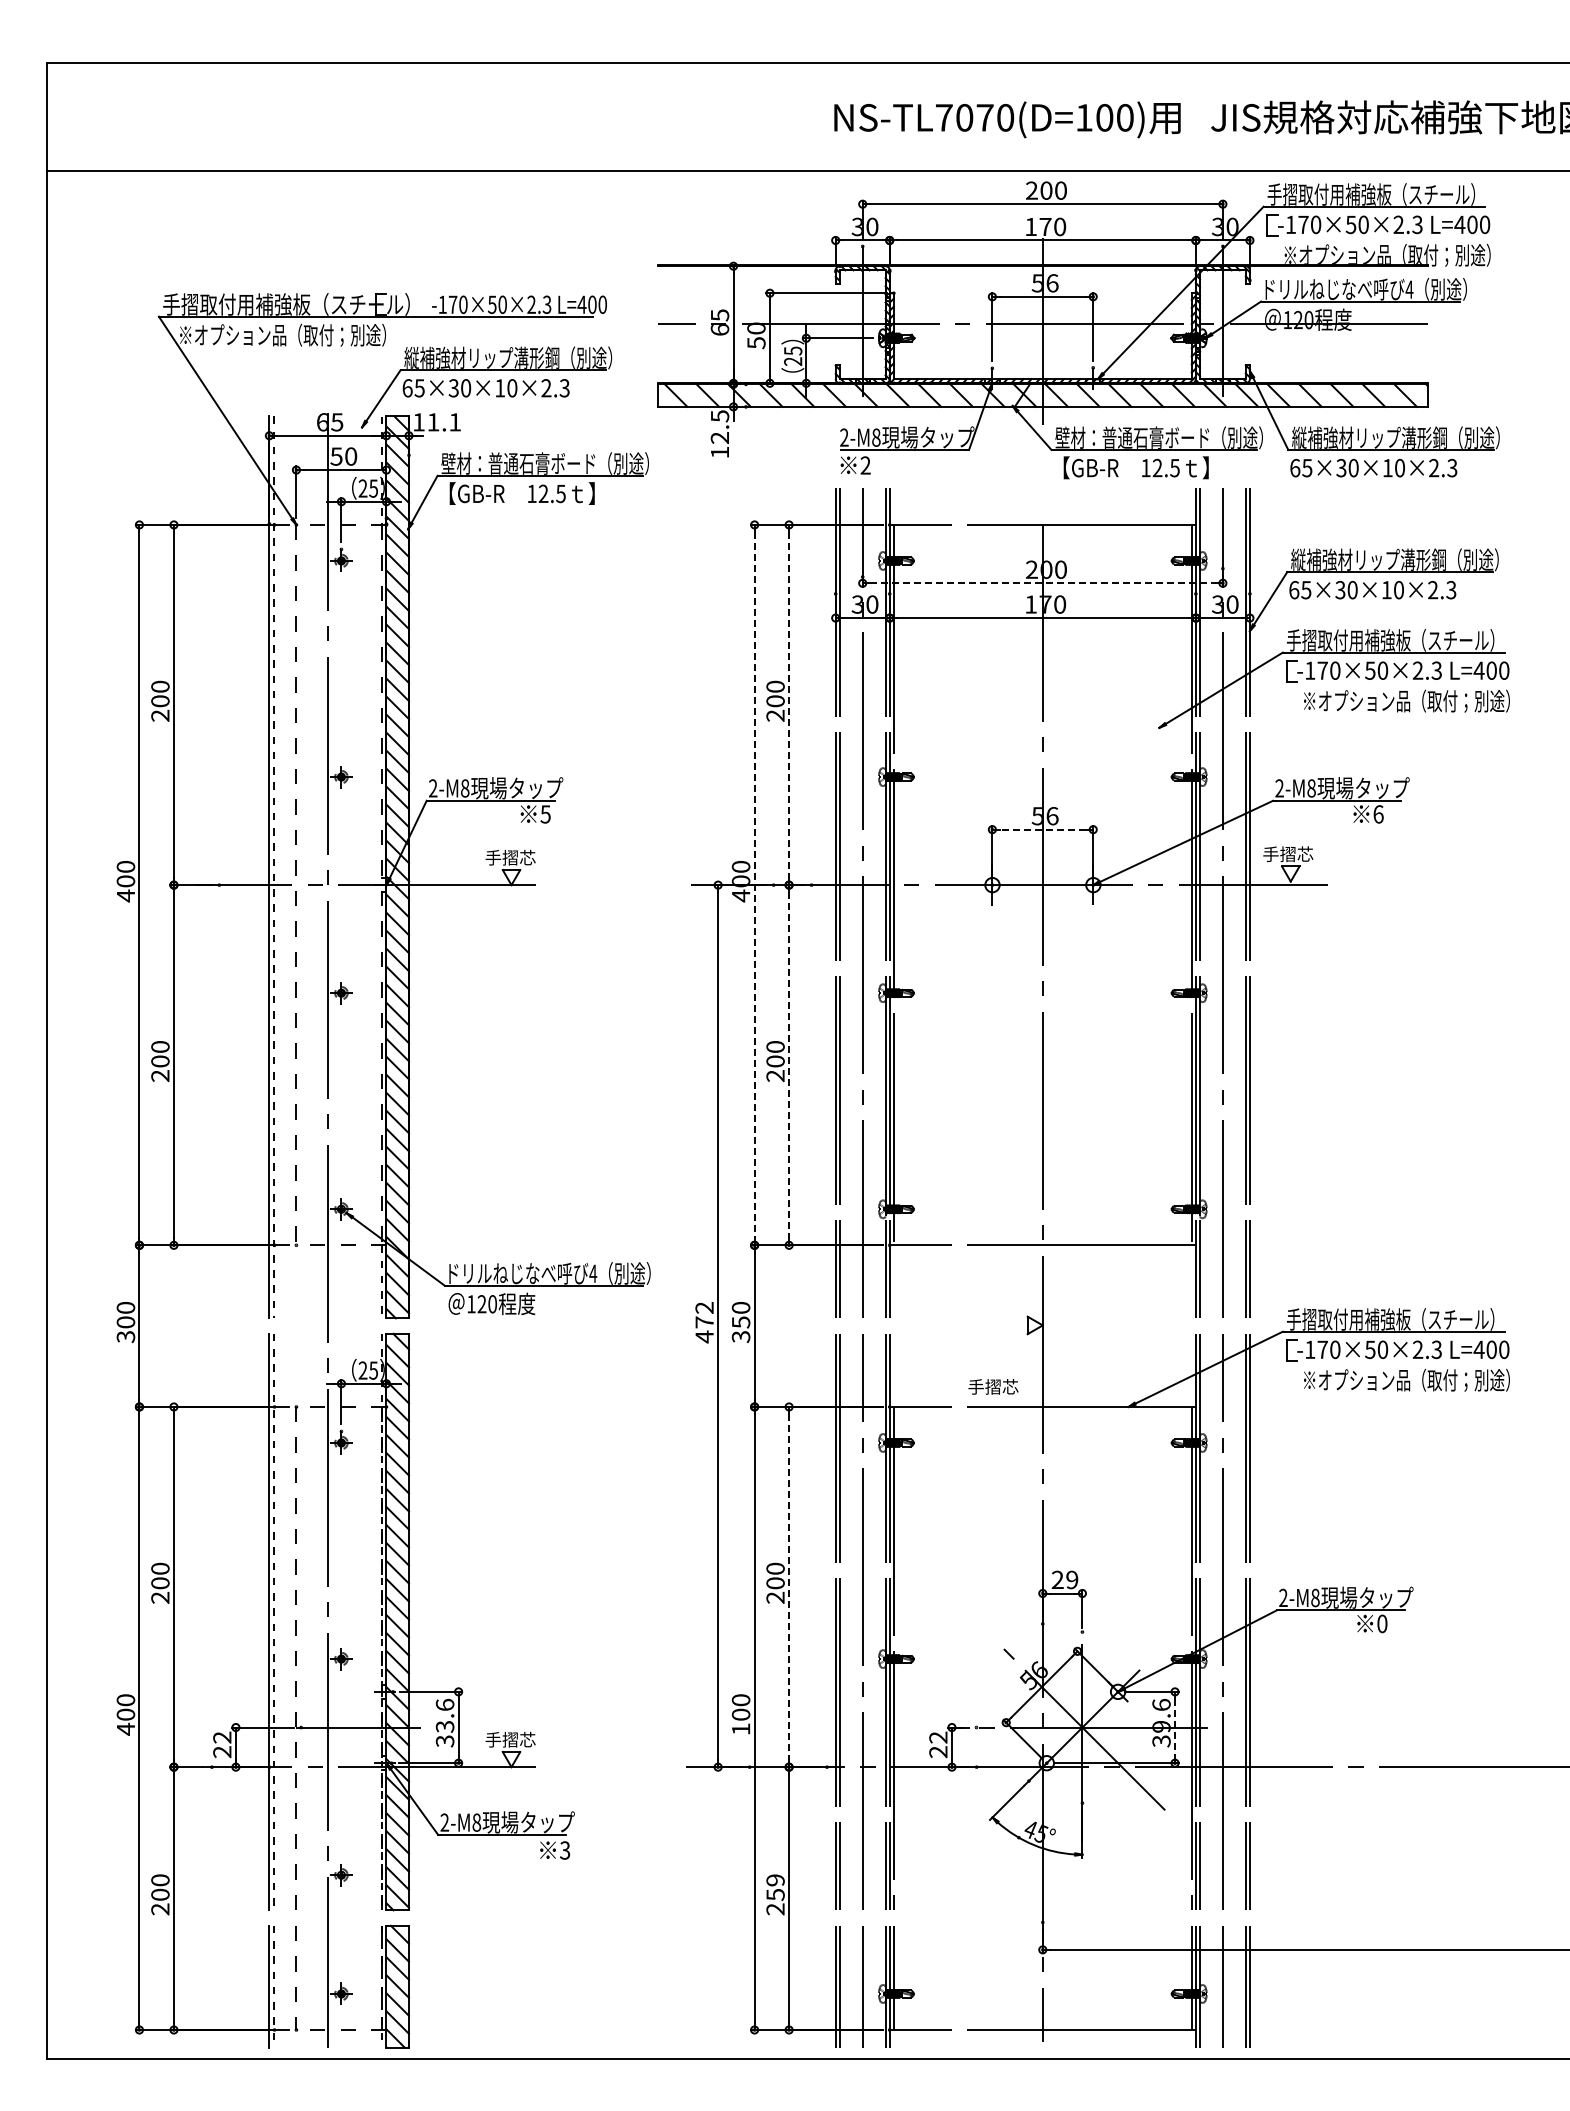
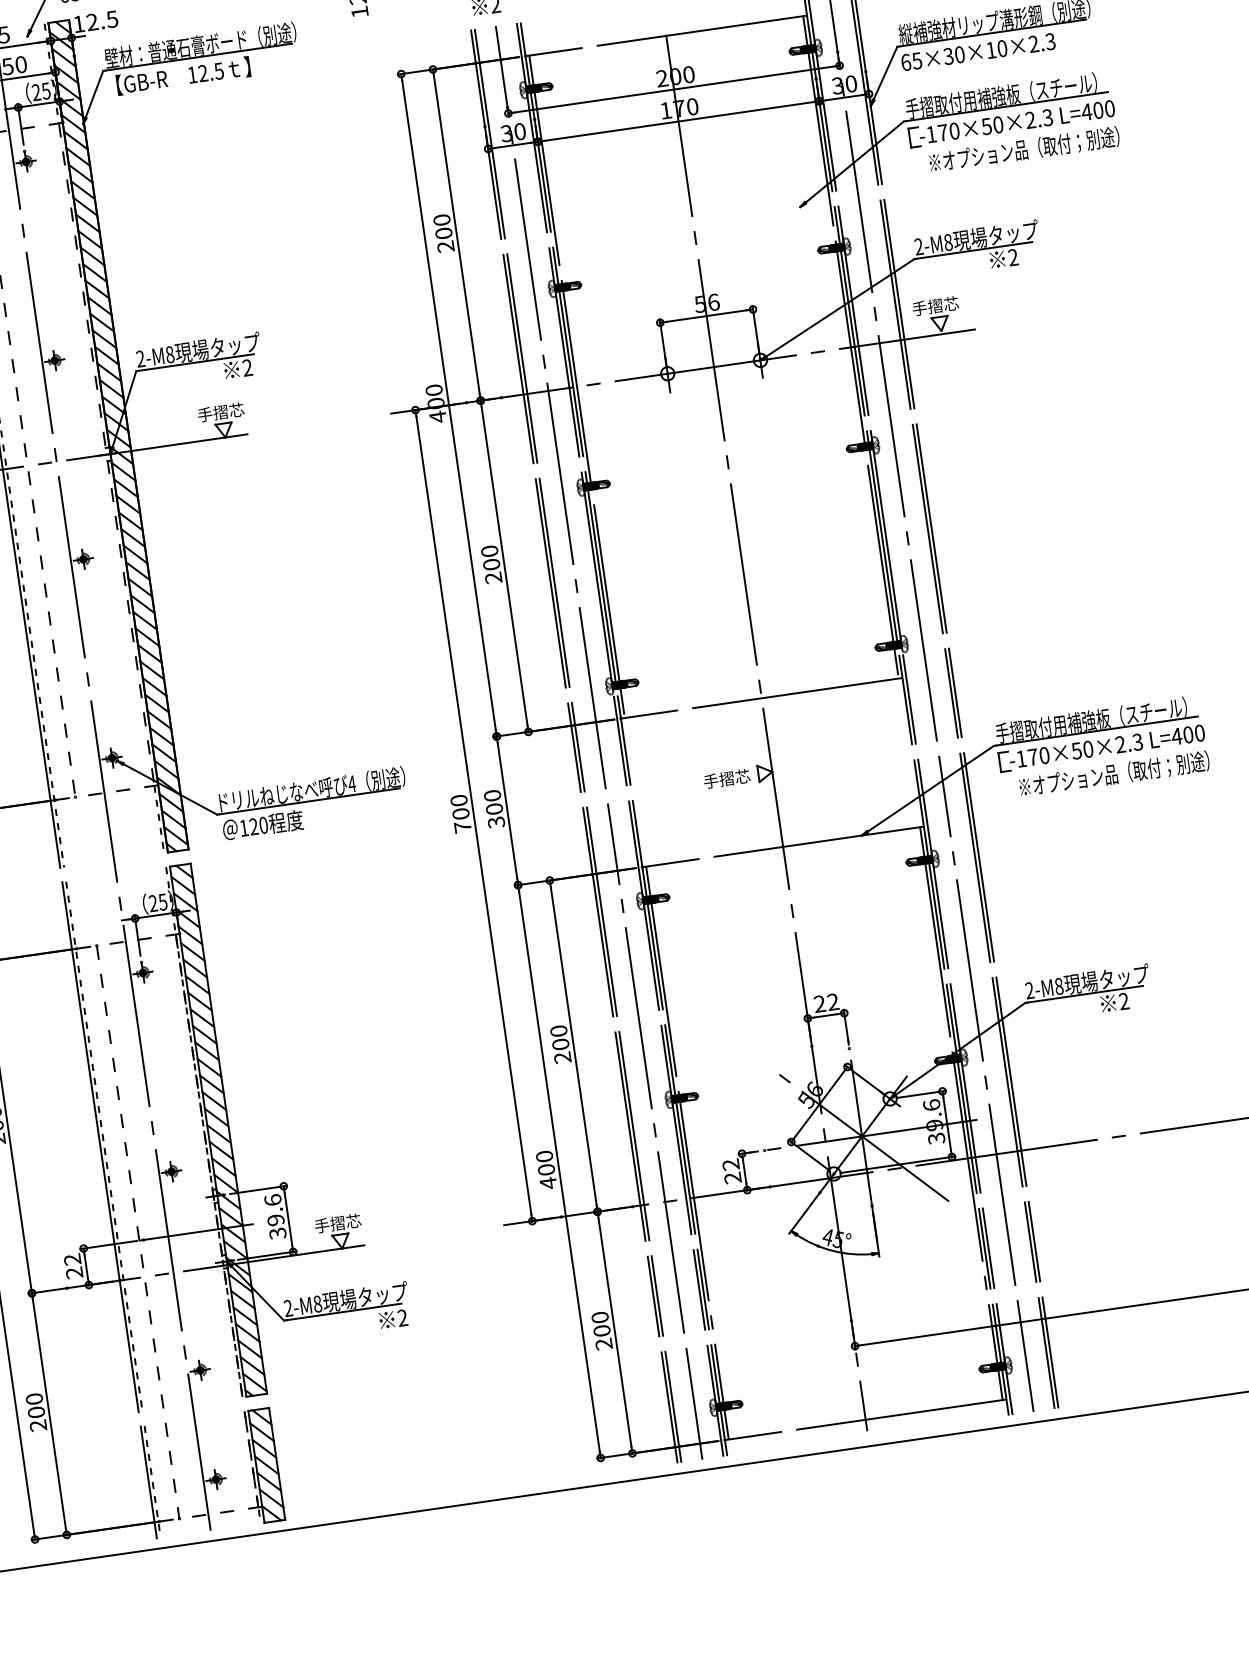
text: (444, 422) -> (102, 20), 11.1 -> 12.5
line: (1042, 583) -> (673, 89), dashed -> solid
line: (789, 705) -> (457, 235), dashed -> solid
text: (545, 814) -> (247, 368), 5 -> 2
text: (1378, 814) -> (1013, 257), 6 -> 2
line: (1042, 829) -> (706, 315), dashed -> solid
line: (754, 885) -> (448, 405), dashed -> solid
line: (789, 1065) -> (504, 566), dashed -> solid
text: (704, 1322) -> (460, 814), 472 -> 700
text: (740, 1322) -> (493, 809), 350 -> 300
text: (993, 1386) -> (727, 778), moved
text: (1072, 1580) -> (833, 1002), 29 -> 22
line: (789, 1587) -> (574, 1046), dashed -> solid
text: (1382, 1623) -> (1124, 1001), 0 -> 2
text: (445, 1726) -> (276, 1219), 33.6 -> 39.6
text: (741, 1728) -> (548, 1182), 100 -> 400
line: (1175, 1728) -> (947, 1124), dashed -> solid
text: (565, 1850) -> (403, 1317), 3 -> 2
text: (775, 1887) -> (601, 1324), 259 -> 200

